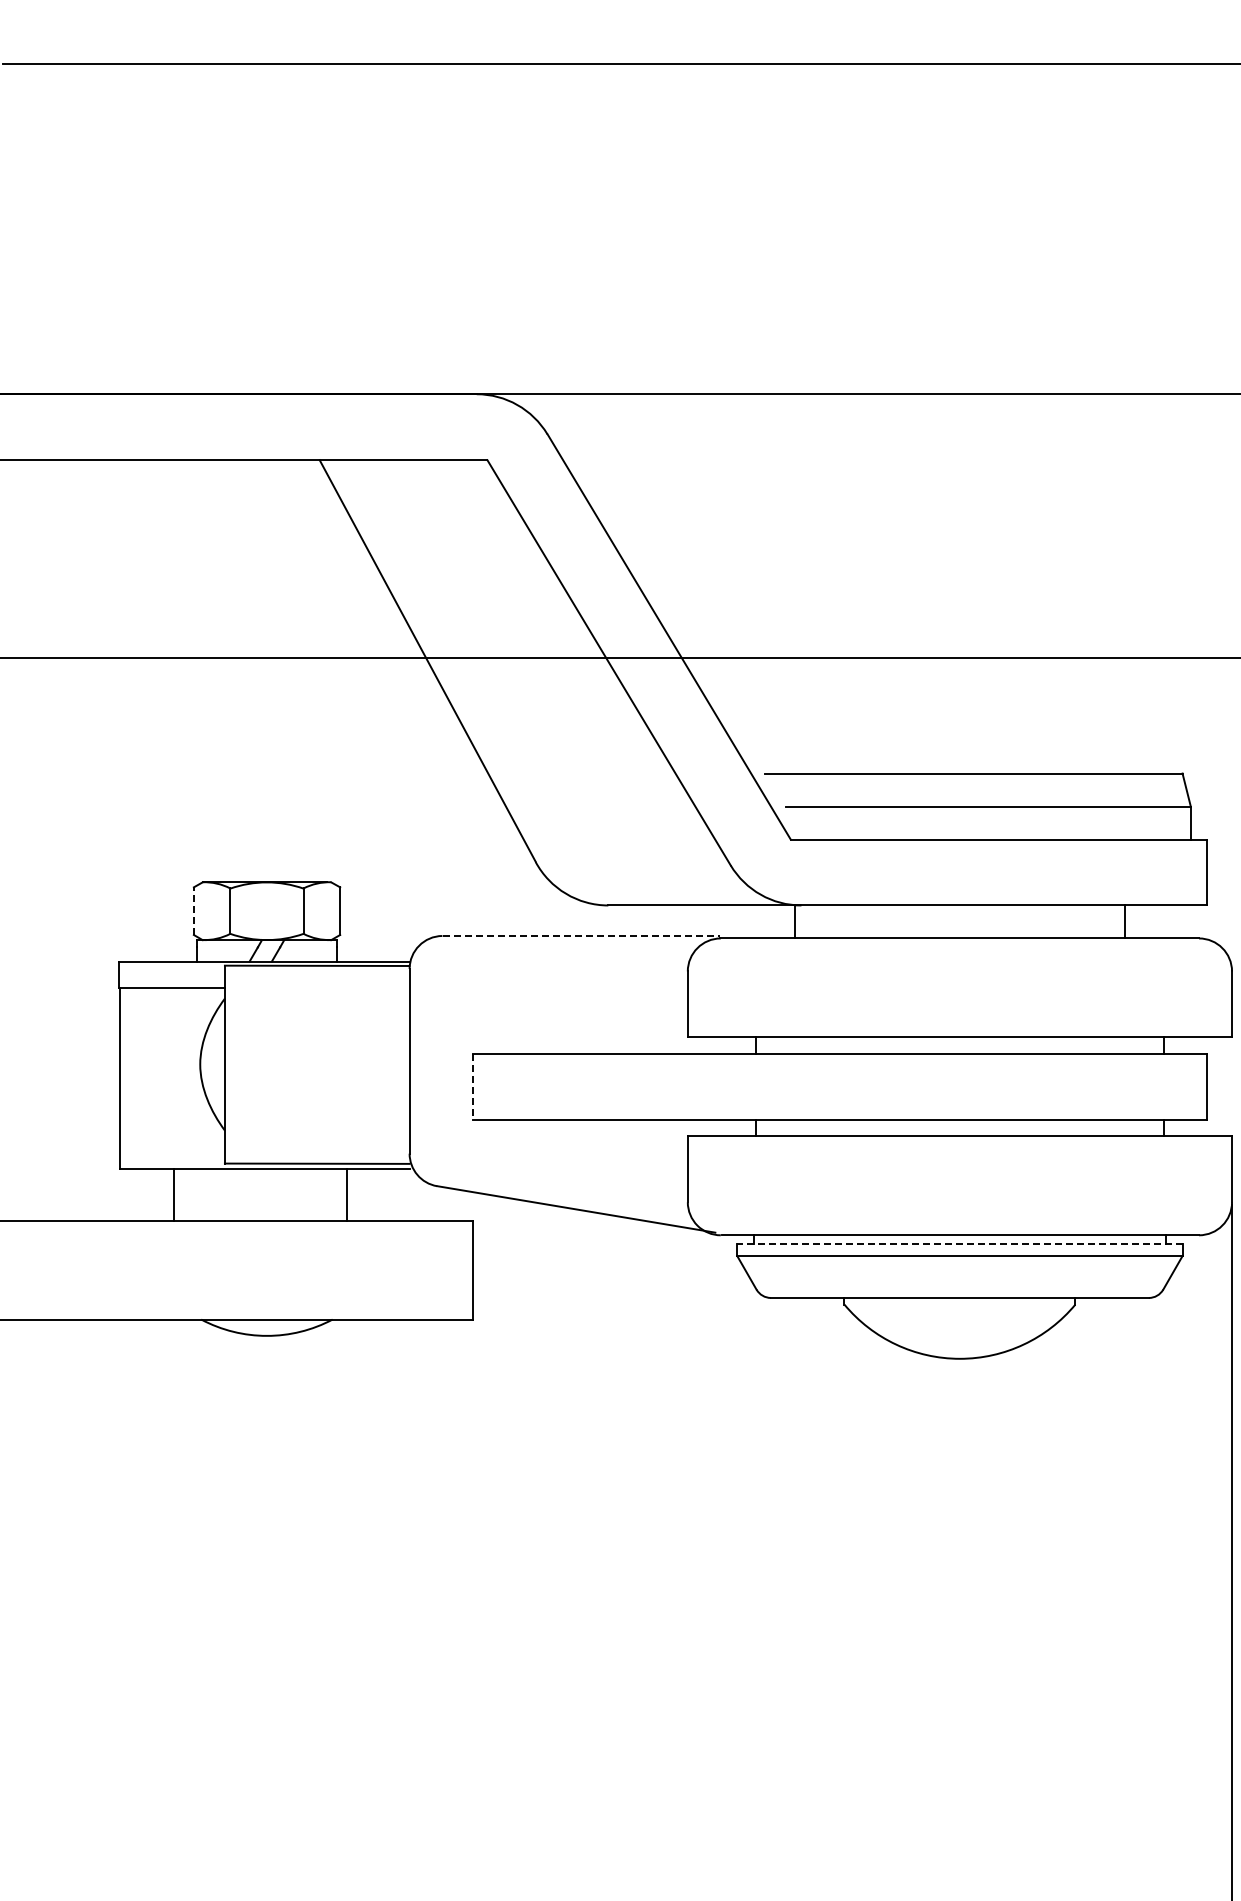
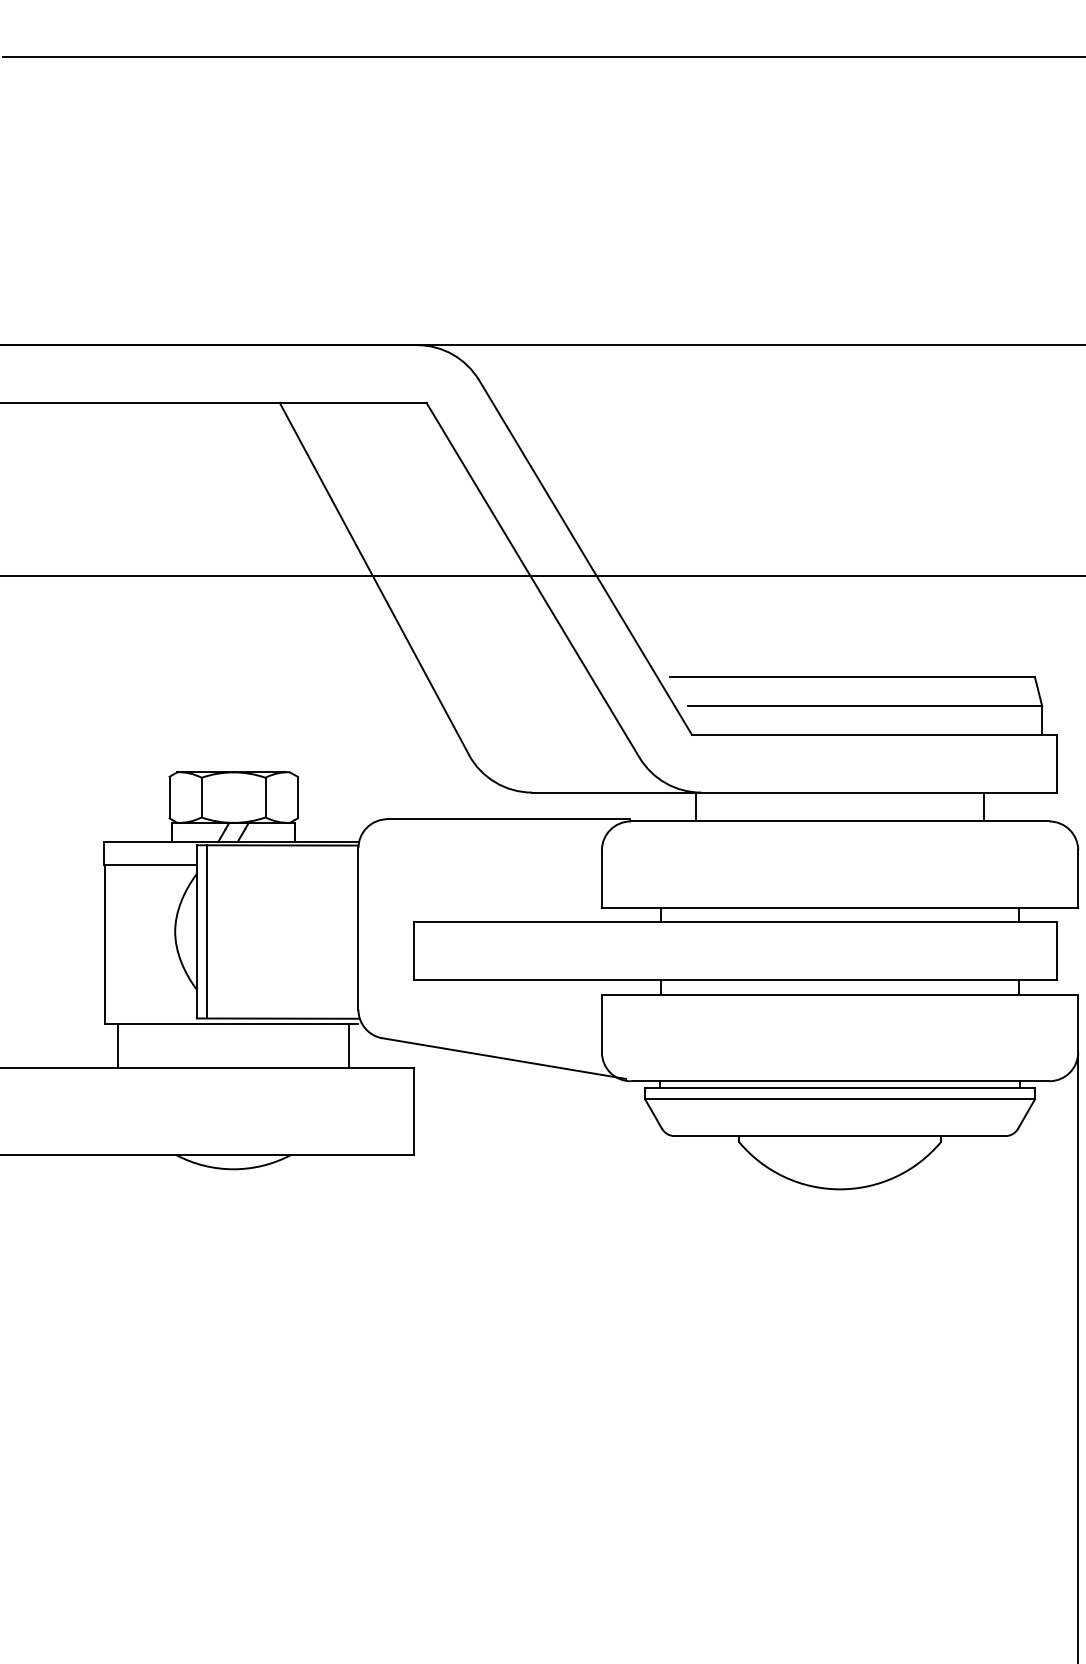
line: (193, 911) -> (169, 797), dashed -> solid
line: (581, 935) -> (508, 818), dashed -> solid
line: (237, 1064) -> (207, 931), added
line: (473, 1086) -> (414, 951), dashed -> solid
line: (174, 1194) -> (118, 1045), moved
line: (346, 1194) -> (348, 1045), moved
line: (959, 1243) -> (839, 1088), dashed -> solid

